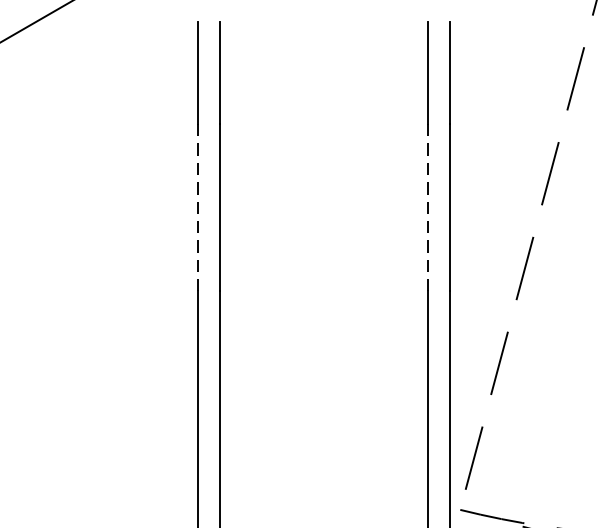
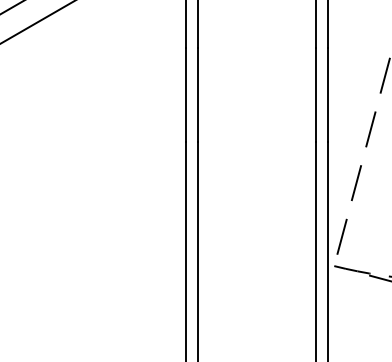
line: (197, 208) -> (185, 95), dashed -> solid
line: (427, 208) -> (315, 95), dashed -> solid

